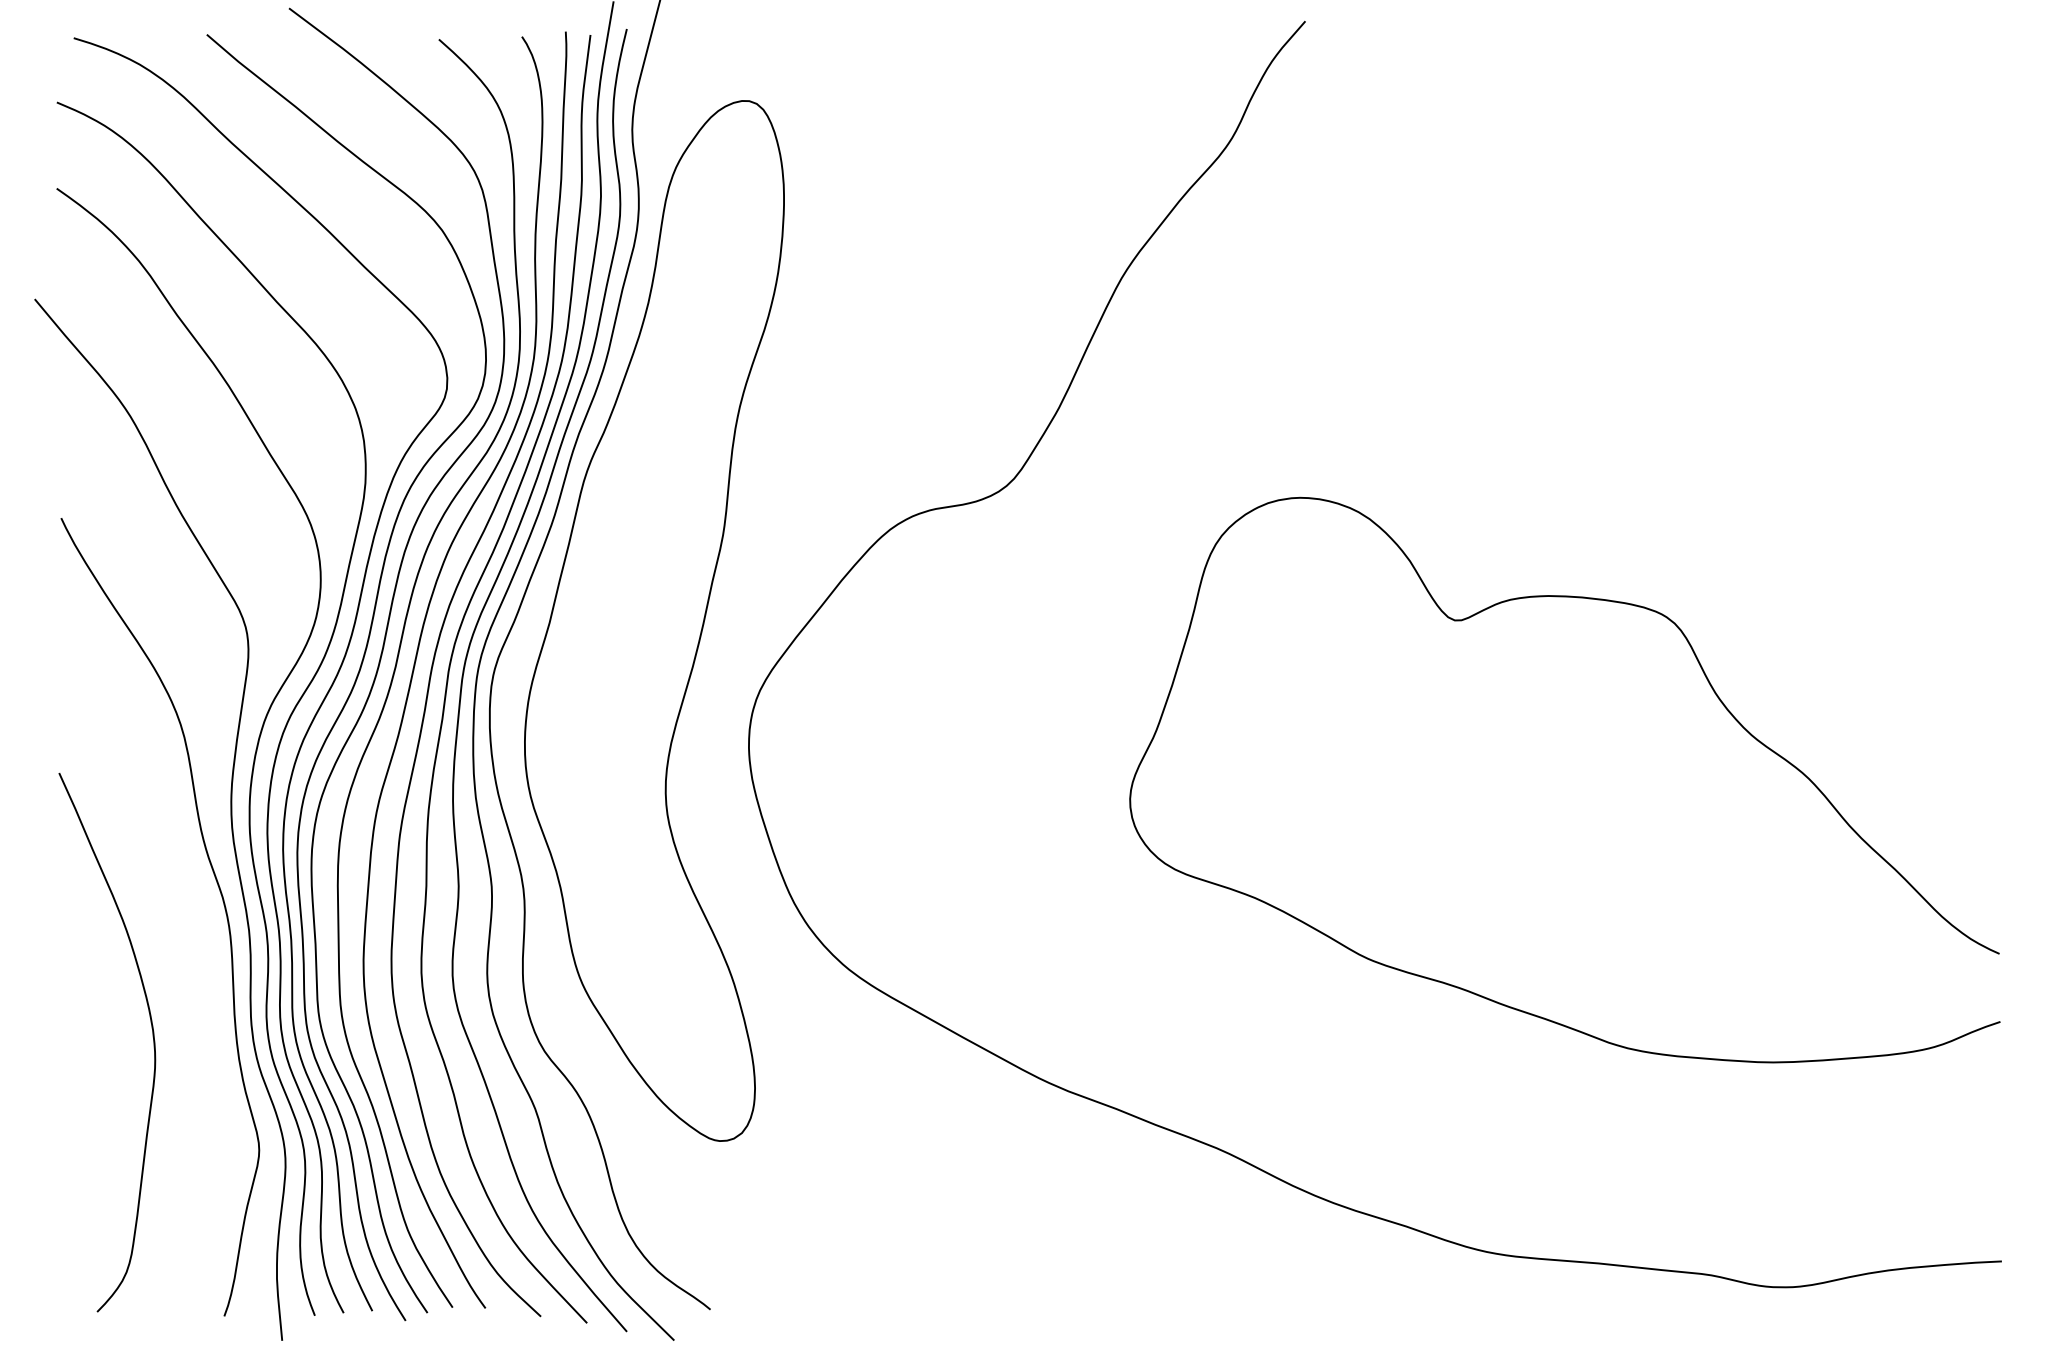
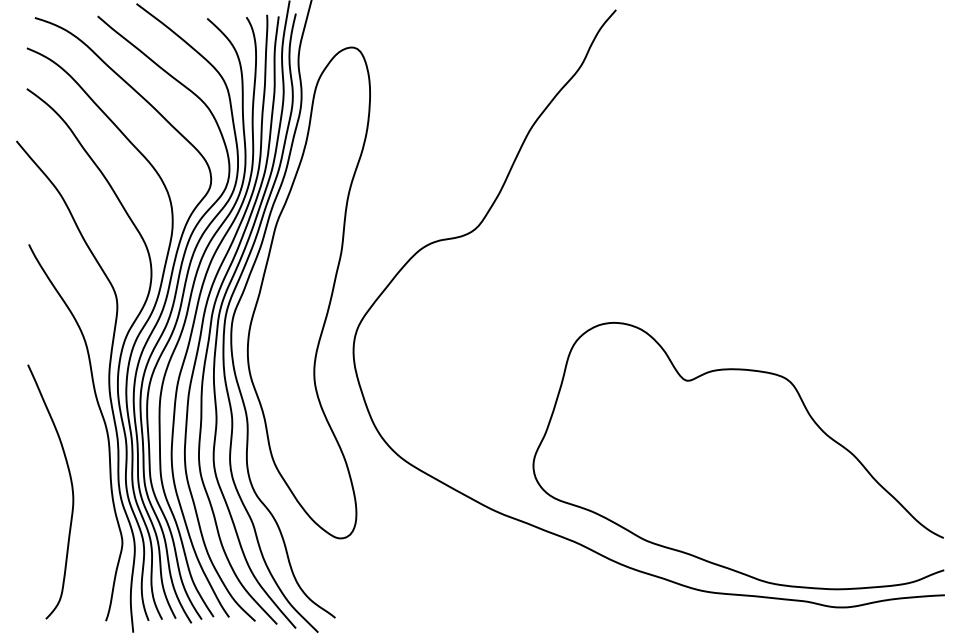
curve: (1712, 694) -> (808, 415), moved

